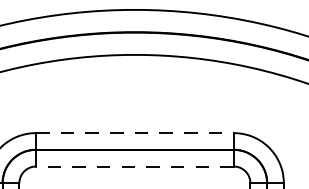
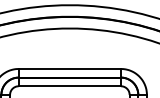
line: (136, 132) -> (70, 68), dashed -> solid
line: (134, 166) -> (69, 86), dashed -> solid

